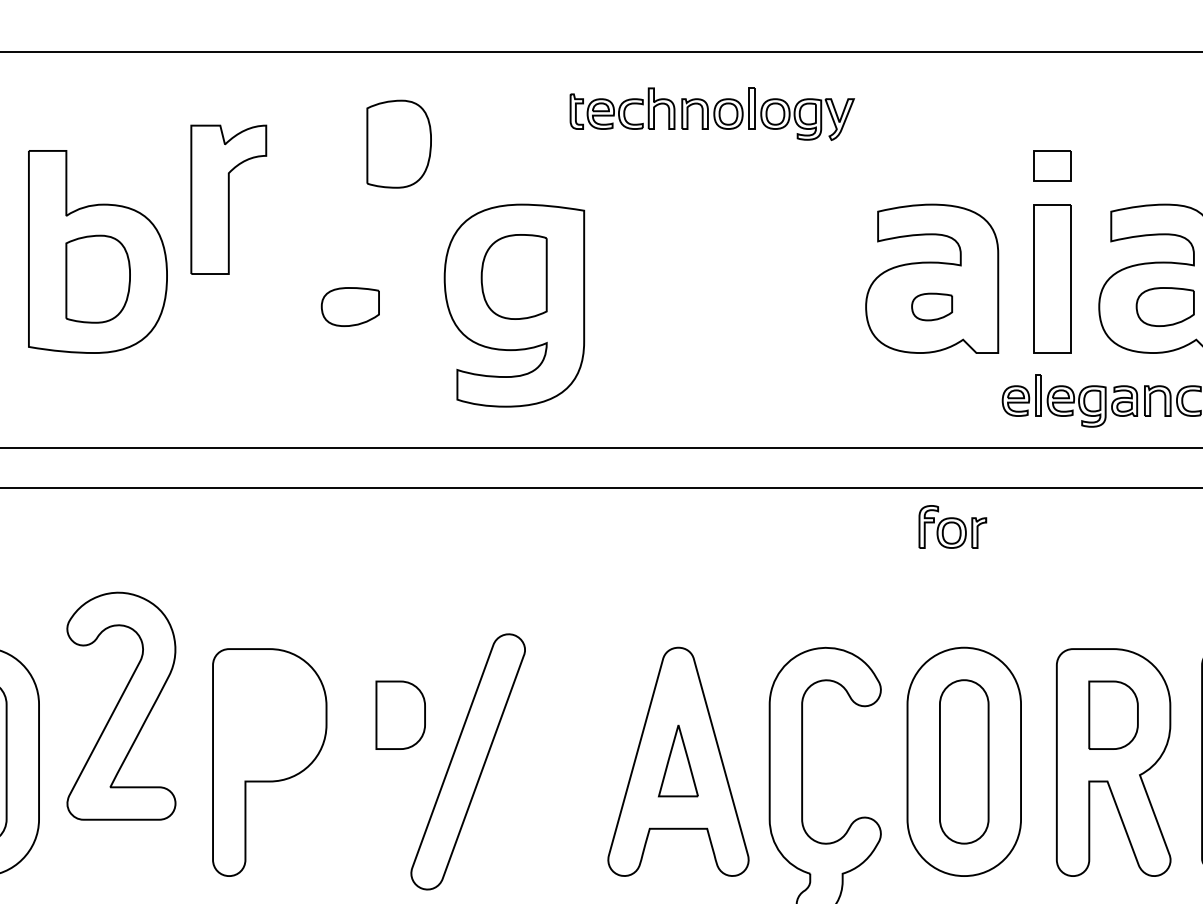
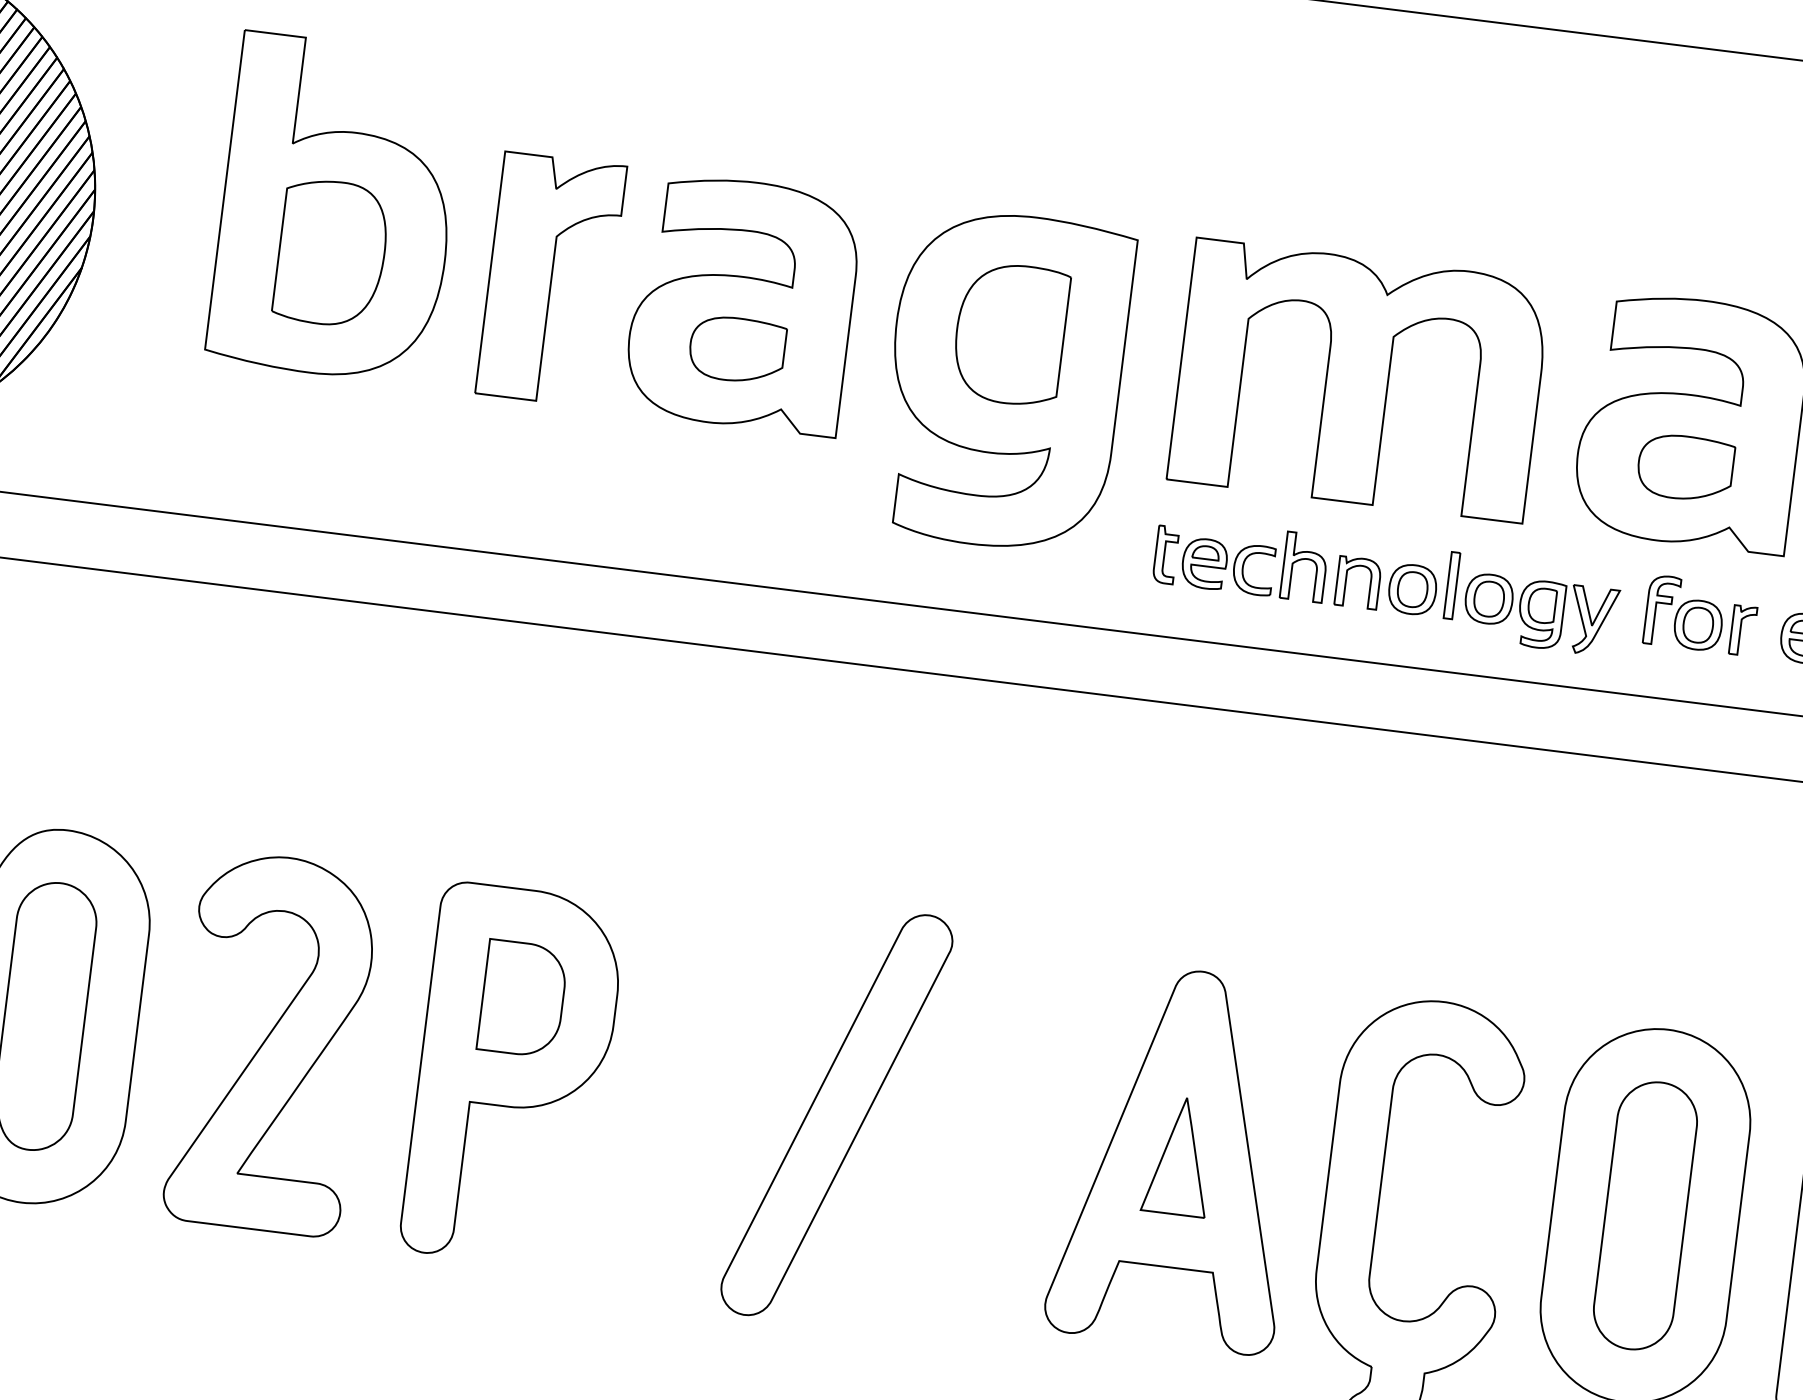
part: (711, 113) -> (1385, 585), moved
part: (398, 143) -> (848, 92), removed
part: (228, 199) -> (550, 279), moved
part: (350, 278) -> (743, 303), added
part: (728, 278) -> (1359, 380), added
part: (931, 306) -> (1684, 466), size x1.43
part: (952, 526) -> (1700, 614), moved
part: (121, 705) -> (272, 1042), moved
part: (400, 714) -> (522, 997), moved

